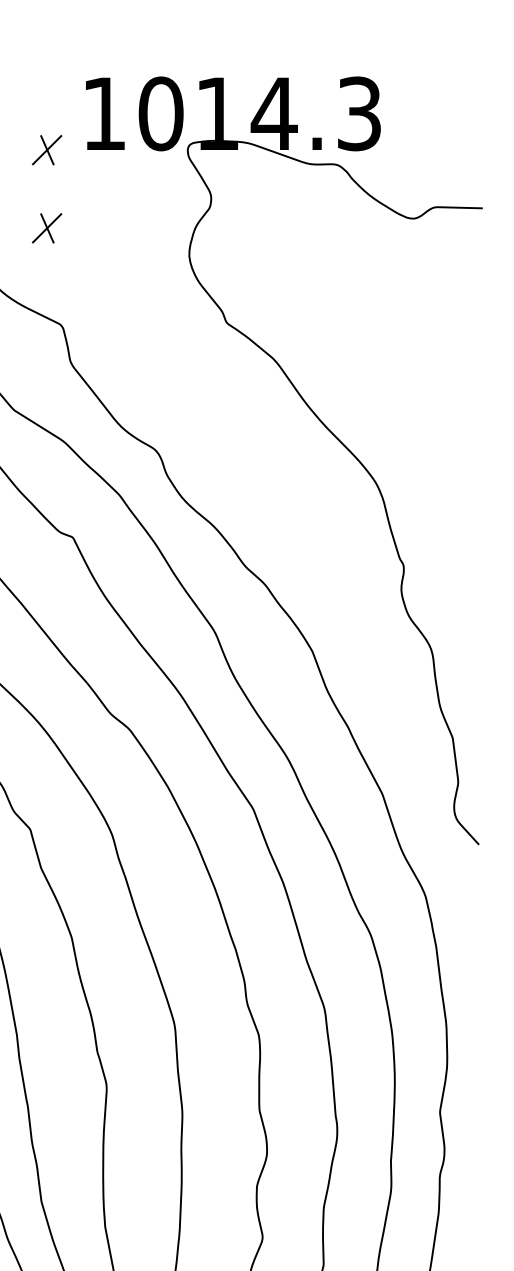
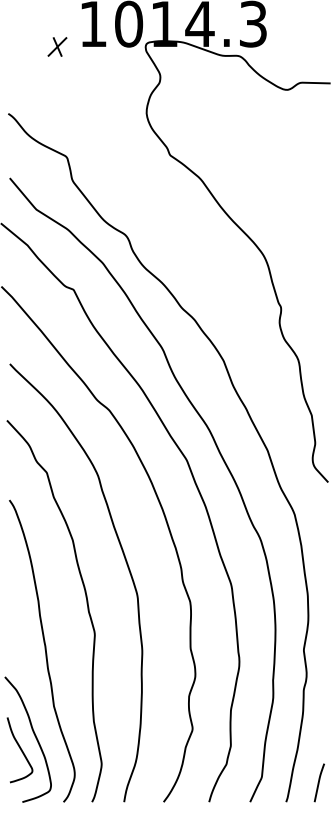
part: (47, 227) -> (57, 95), removed

